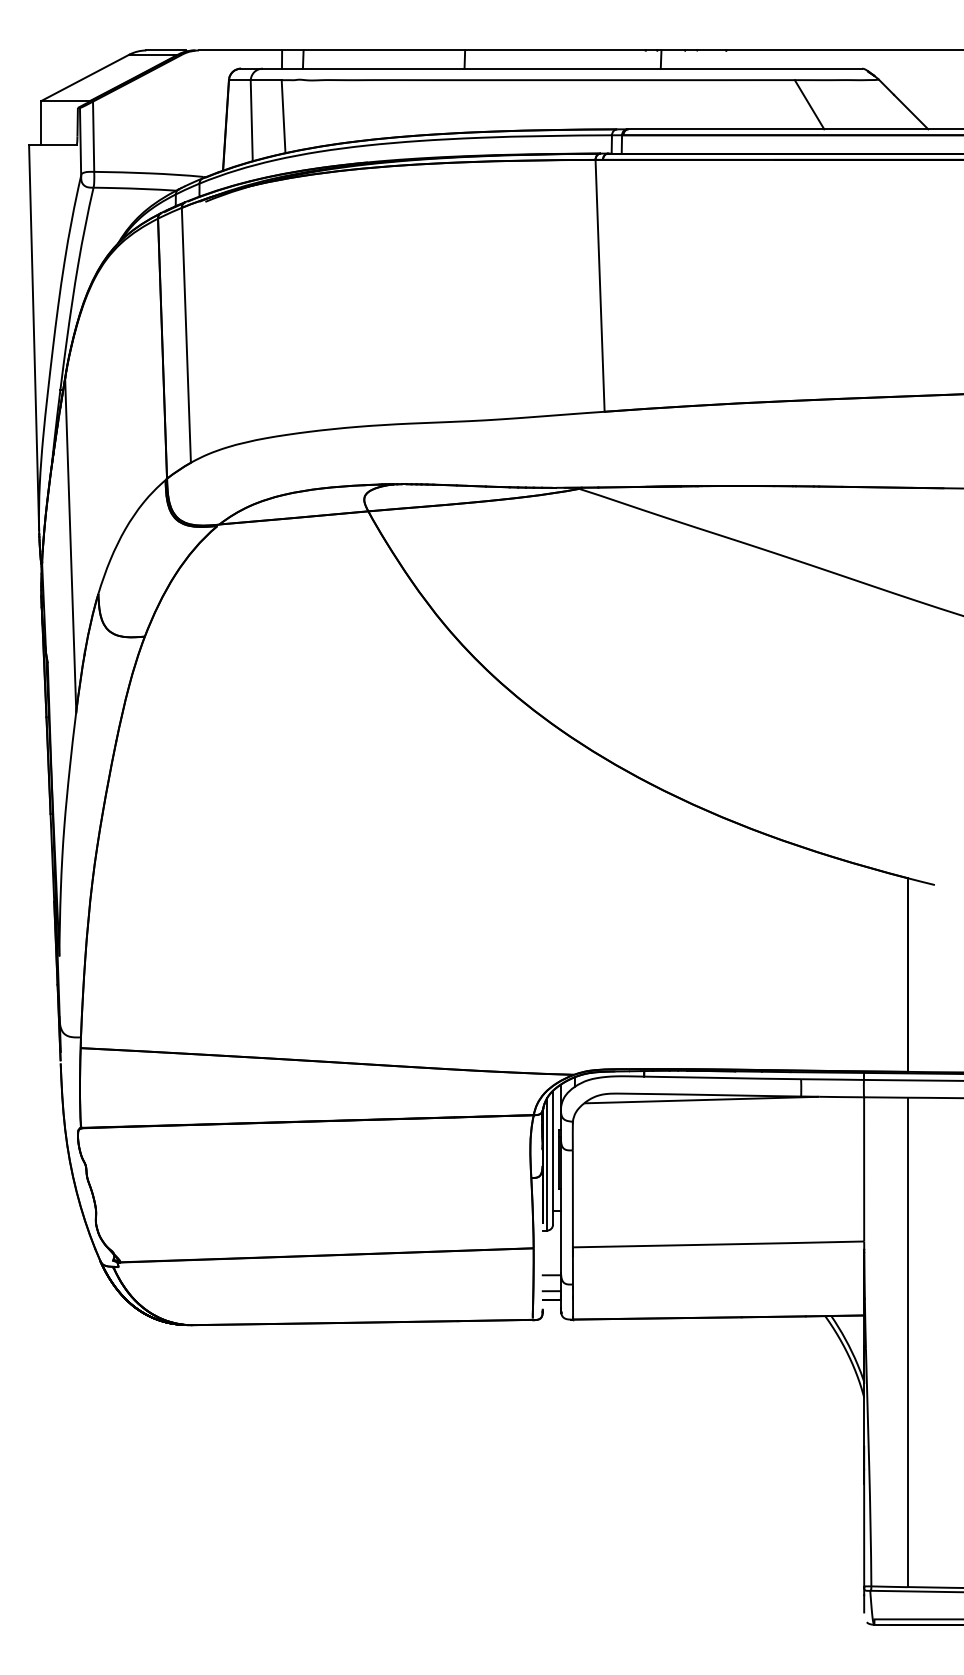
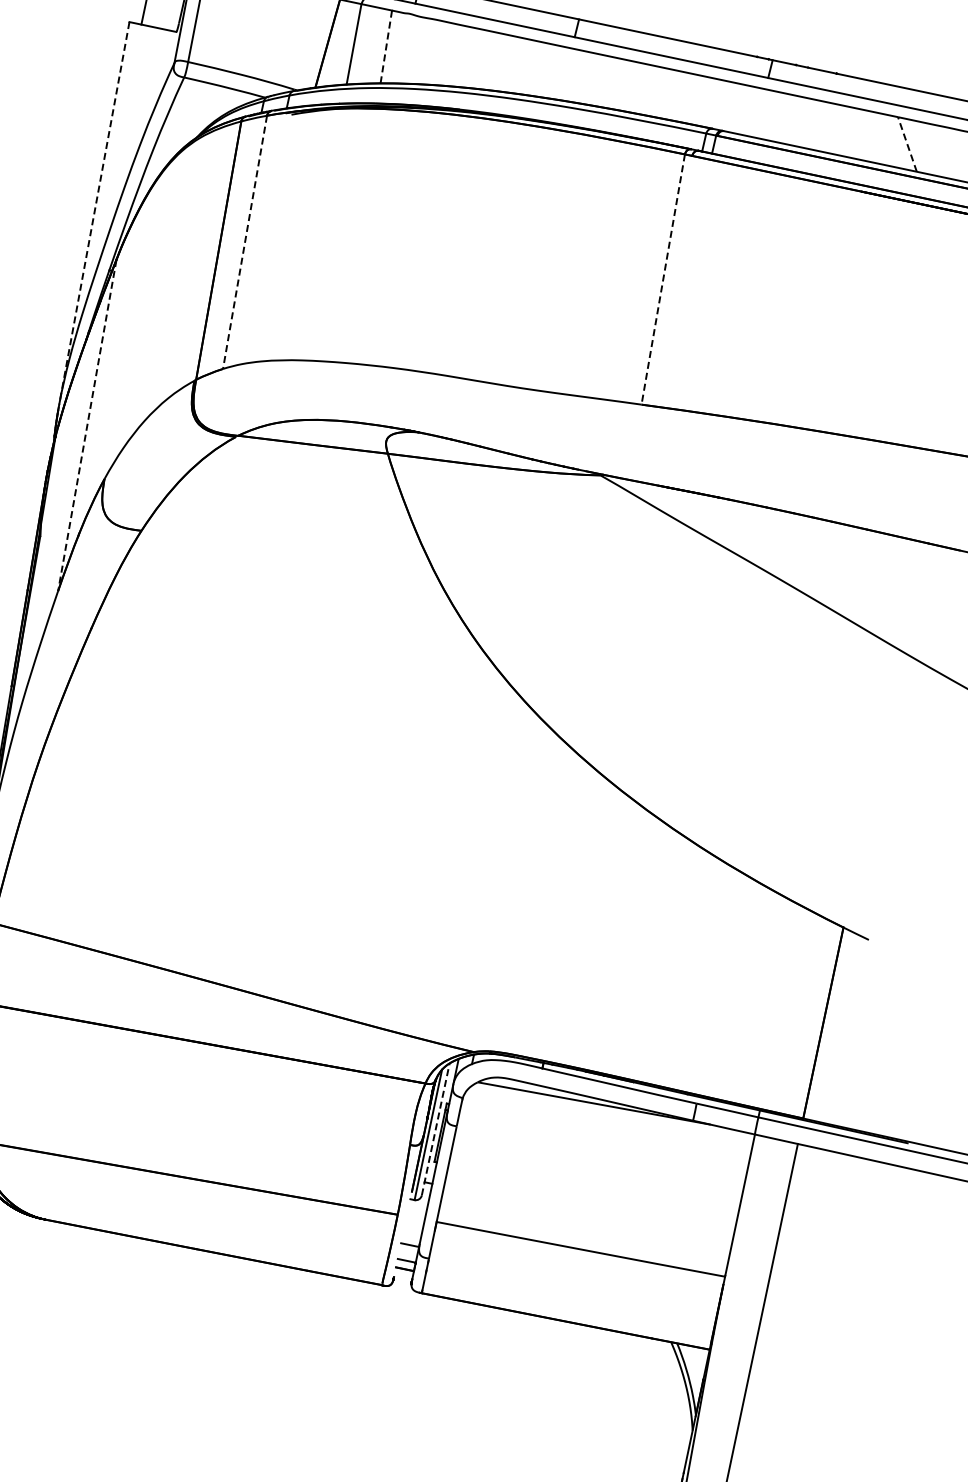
line: (809, 104) -> (907, 144), solid -> dashed
line: (283, 116) -> (386, 46), solid -> dashed
line: (600, 286) -> (663, 280), solid -> dashed
line: (186, 335) -> (245, 242), solid -> dashed
line: (34, 339) -> (94, 214), solid -> dashed
line: (70, 545) -> (87, 425), solid -> dashed
line: (553, 1157) -> (436, 1129), solid -> dashed

